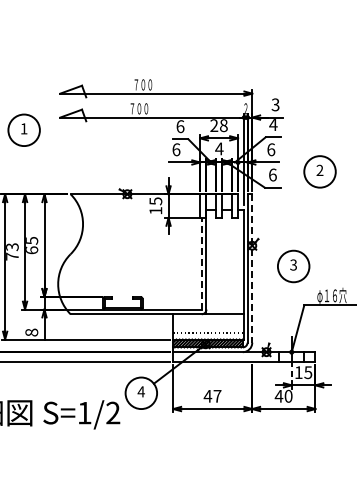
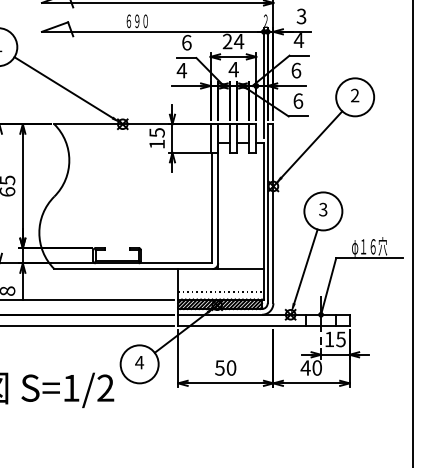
text: (135, 108) -> (132, 20), ７００ -> ６９０
text: (223, 125) -> (238, 41), 28 -> 24
text: (176, 149) -> (182, 70), 6 -> 4
line: (77, 163) -> (62, 87), added
line: (284, 210) -> (312, 143), added
line: (201, 263) -> (212, 207), dashed -> solid
line: (252, 268) -> (273, 213), dashed -> solid
line: (278, 311) -> (305, 265), added
text: (212, 395) -> (225, 367), 47 -> 50

